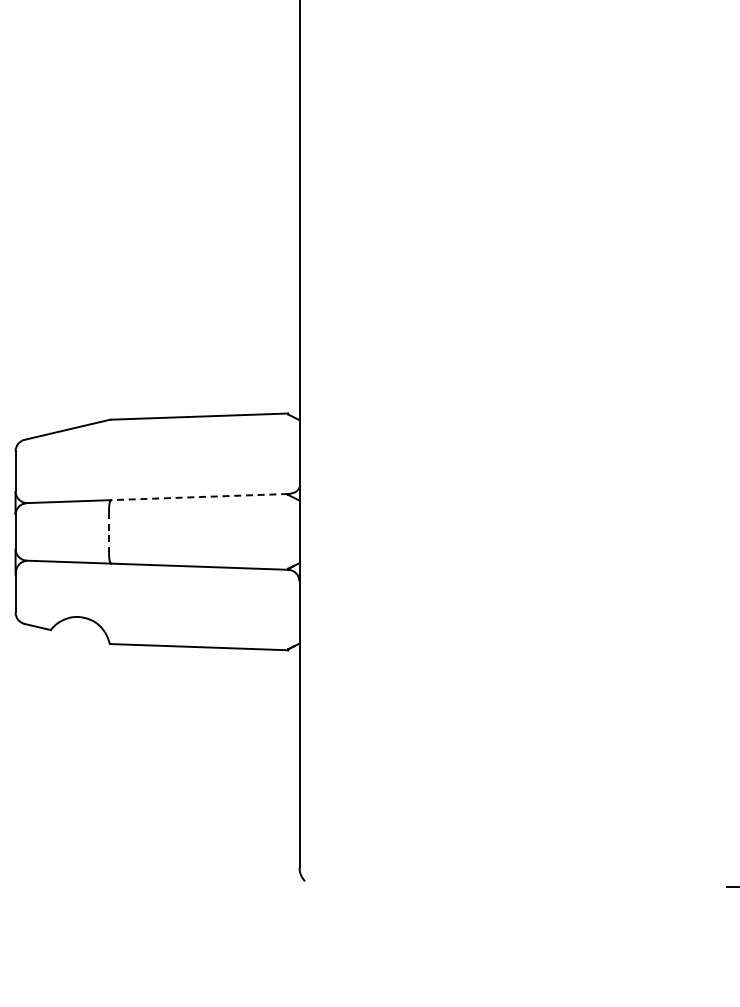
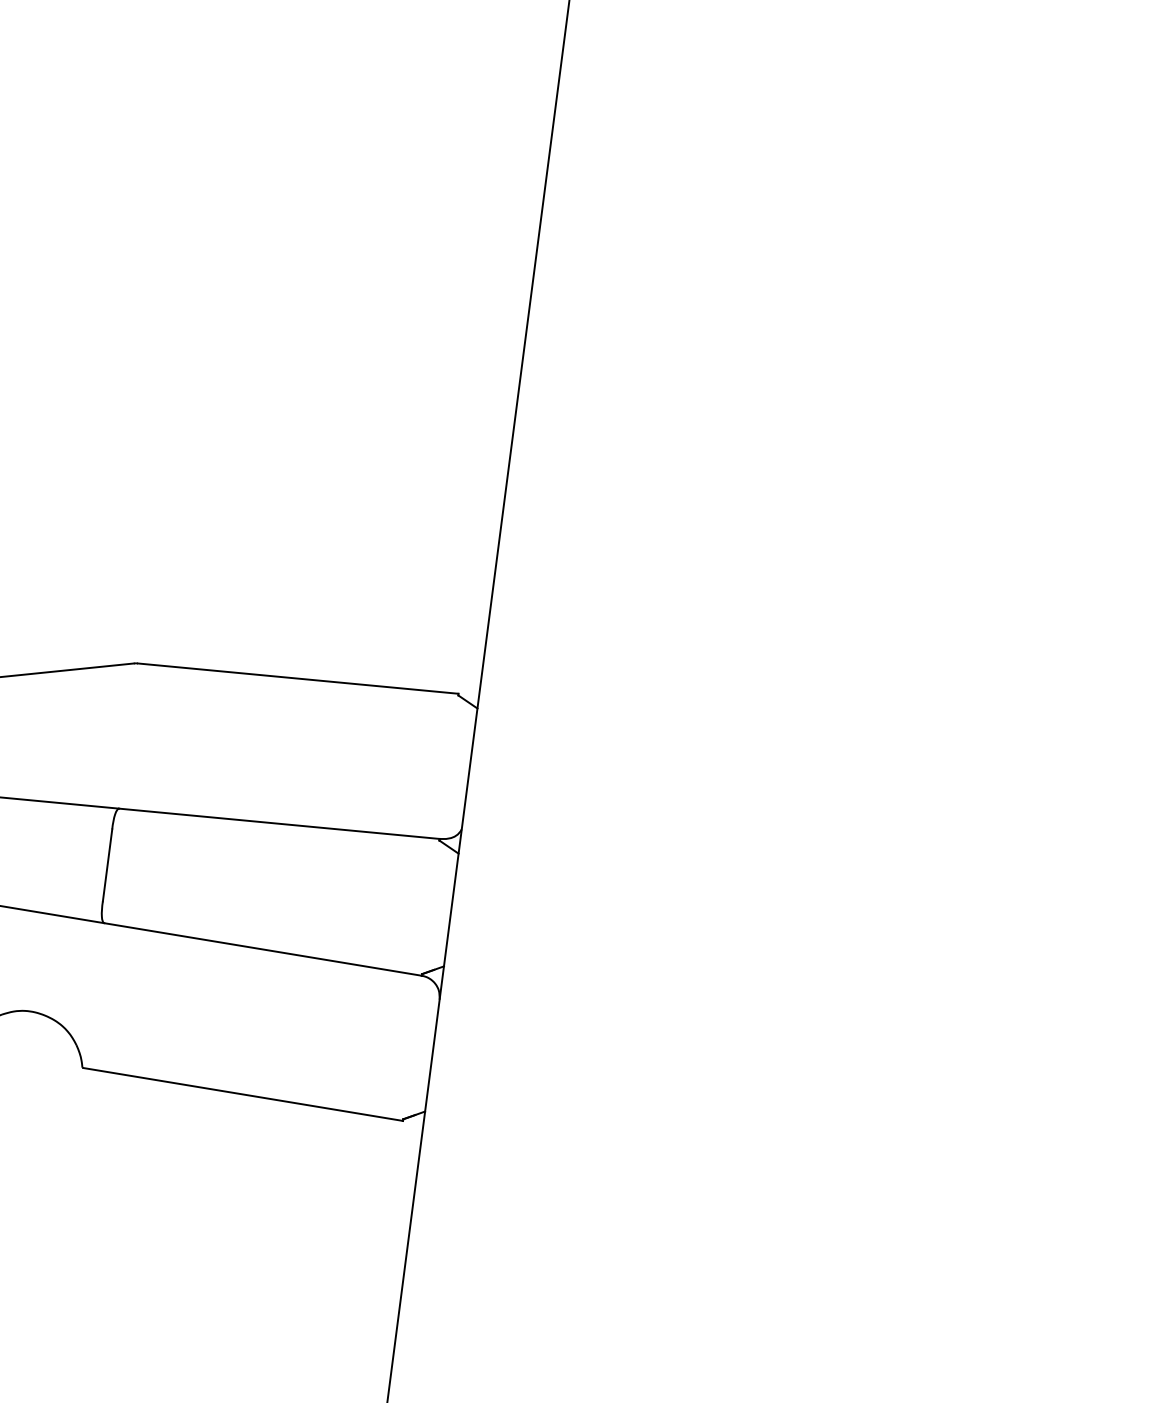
line: (199, 497) -> (278, 824), dashed -> solid
line: (109, 531) -> (108, 864), dashed -> solid

